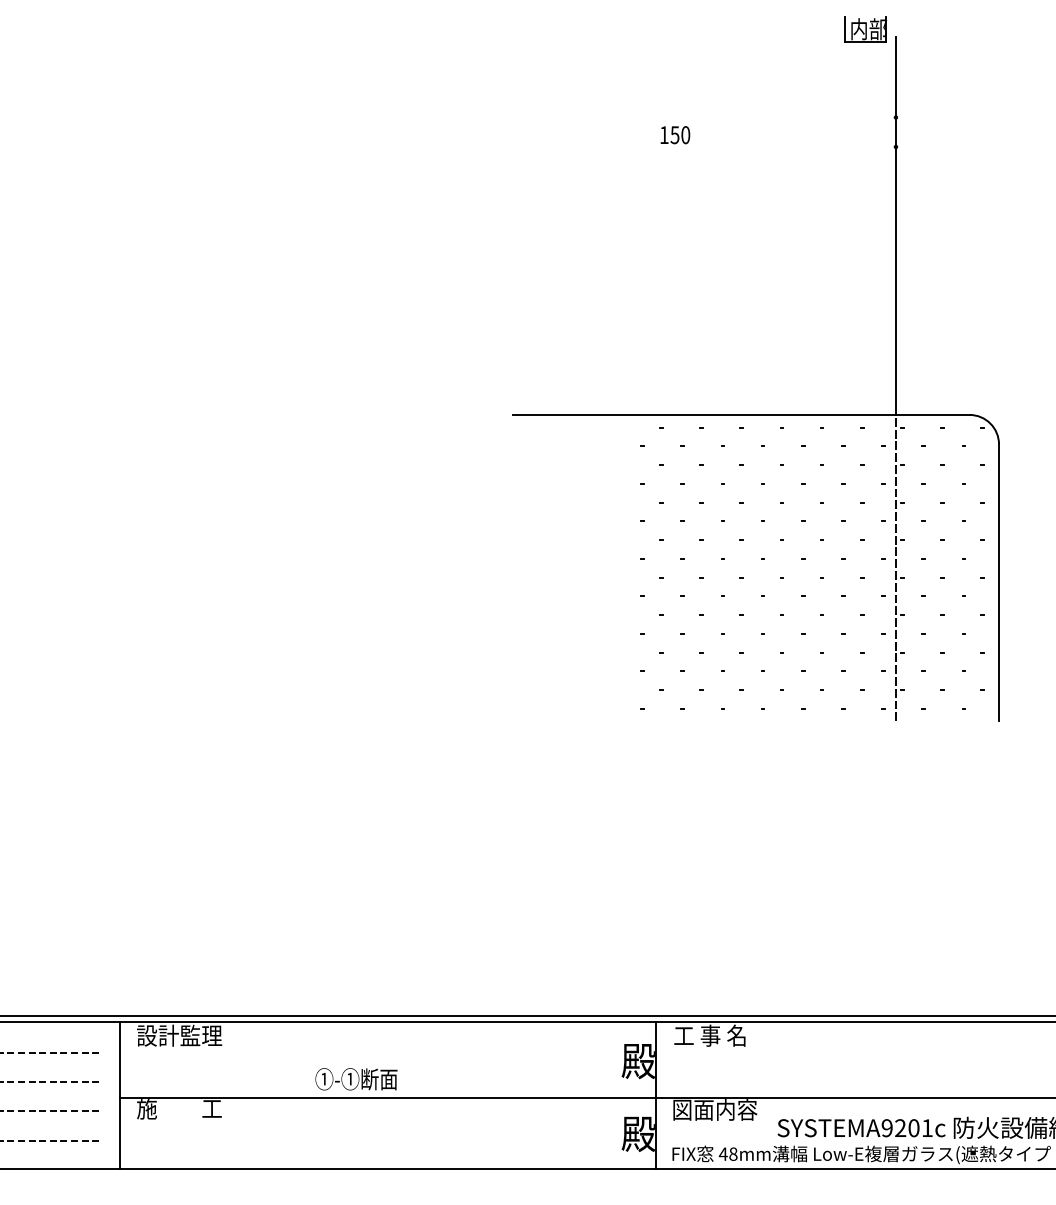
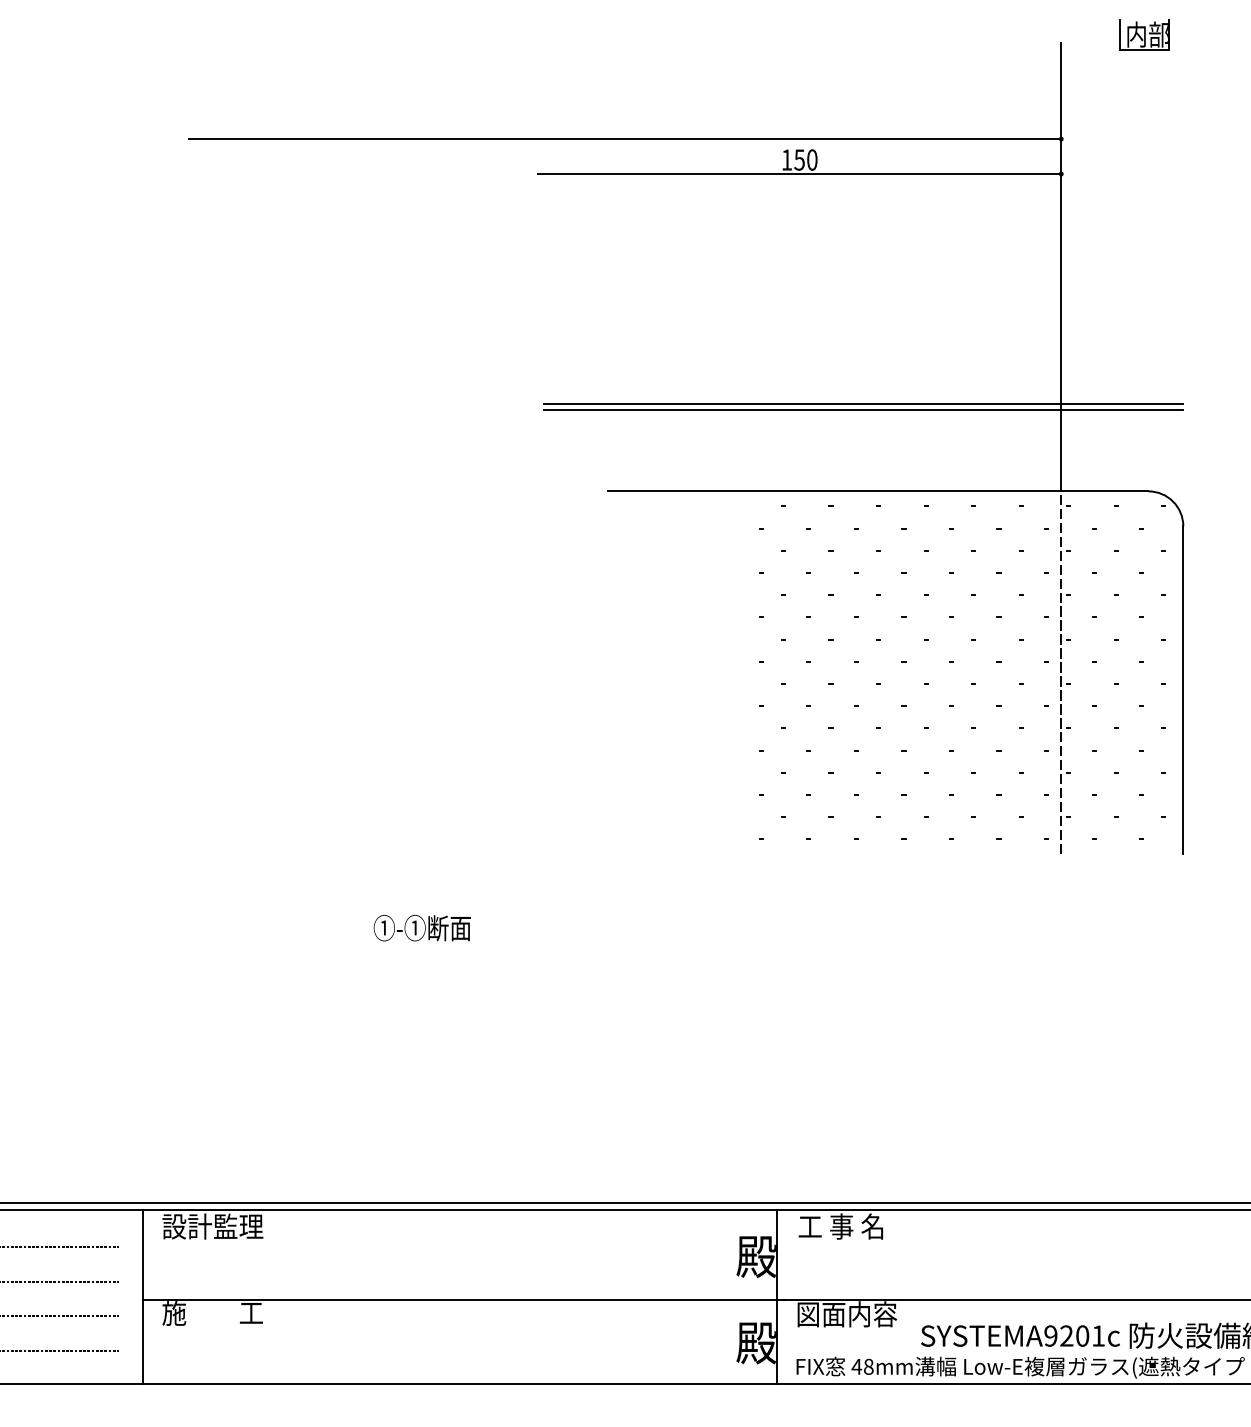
part: (865, 29) -> (1144, 34), moved
line: (528, 117) -> (625, 139), added
line: (674, 147) -> (799, 174), added
line: (728, 341) -> (863, 404), added
line: (728, 345) -> (863, 409), added
text: (355, 1078) -> (421, 927), moved

